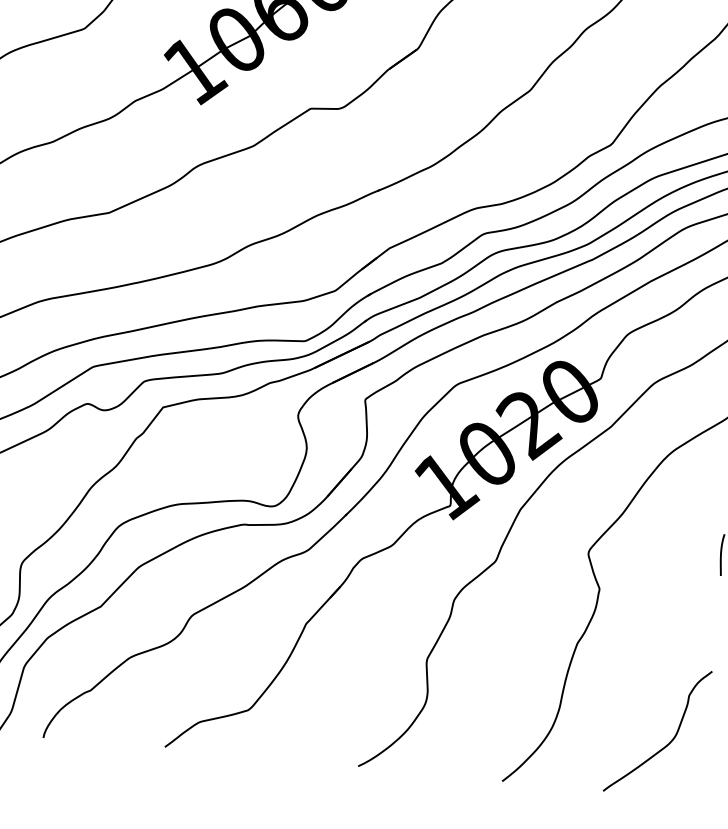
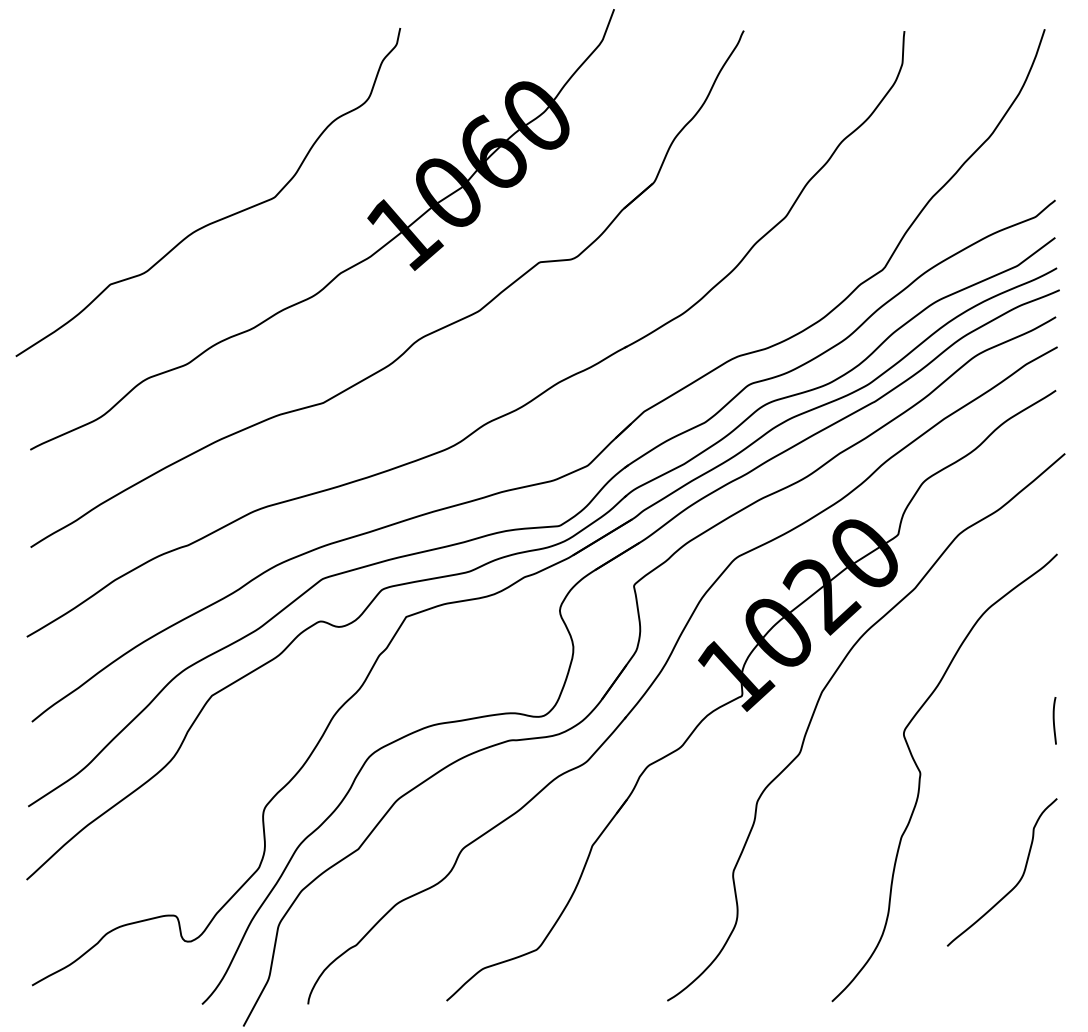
curve: (668, 743) -> (1015, 884), moved

